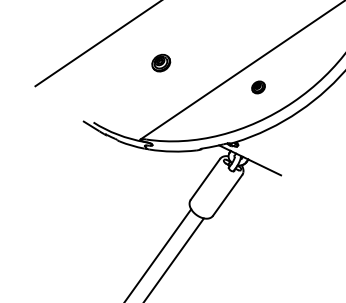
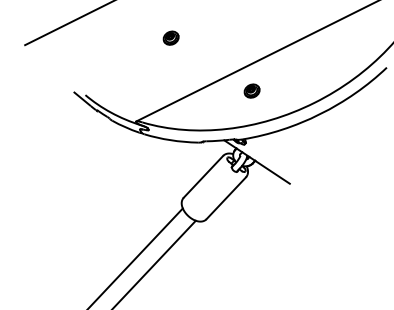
part: (160, 62) -> (170, 37), size x0.71
part: (258, 87) -> (252, 91), moved

